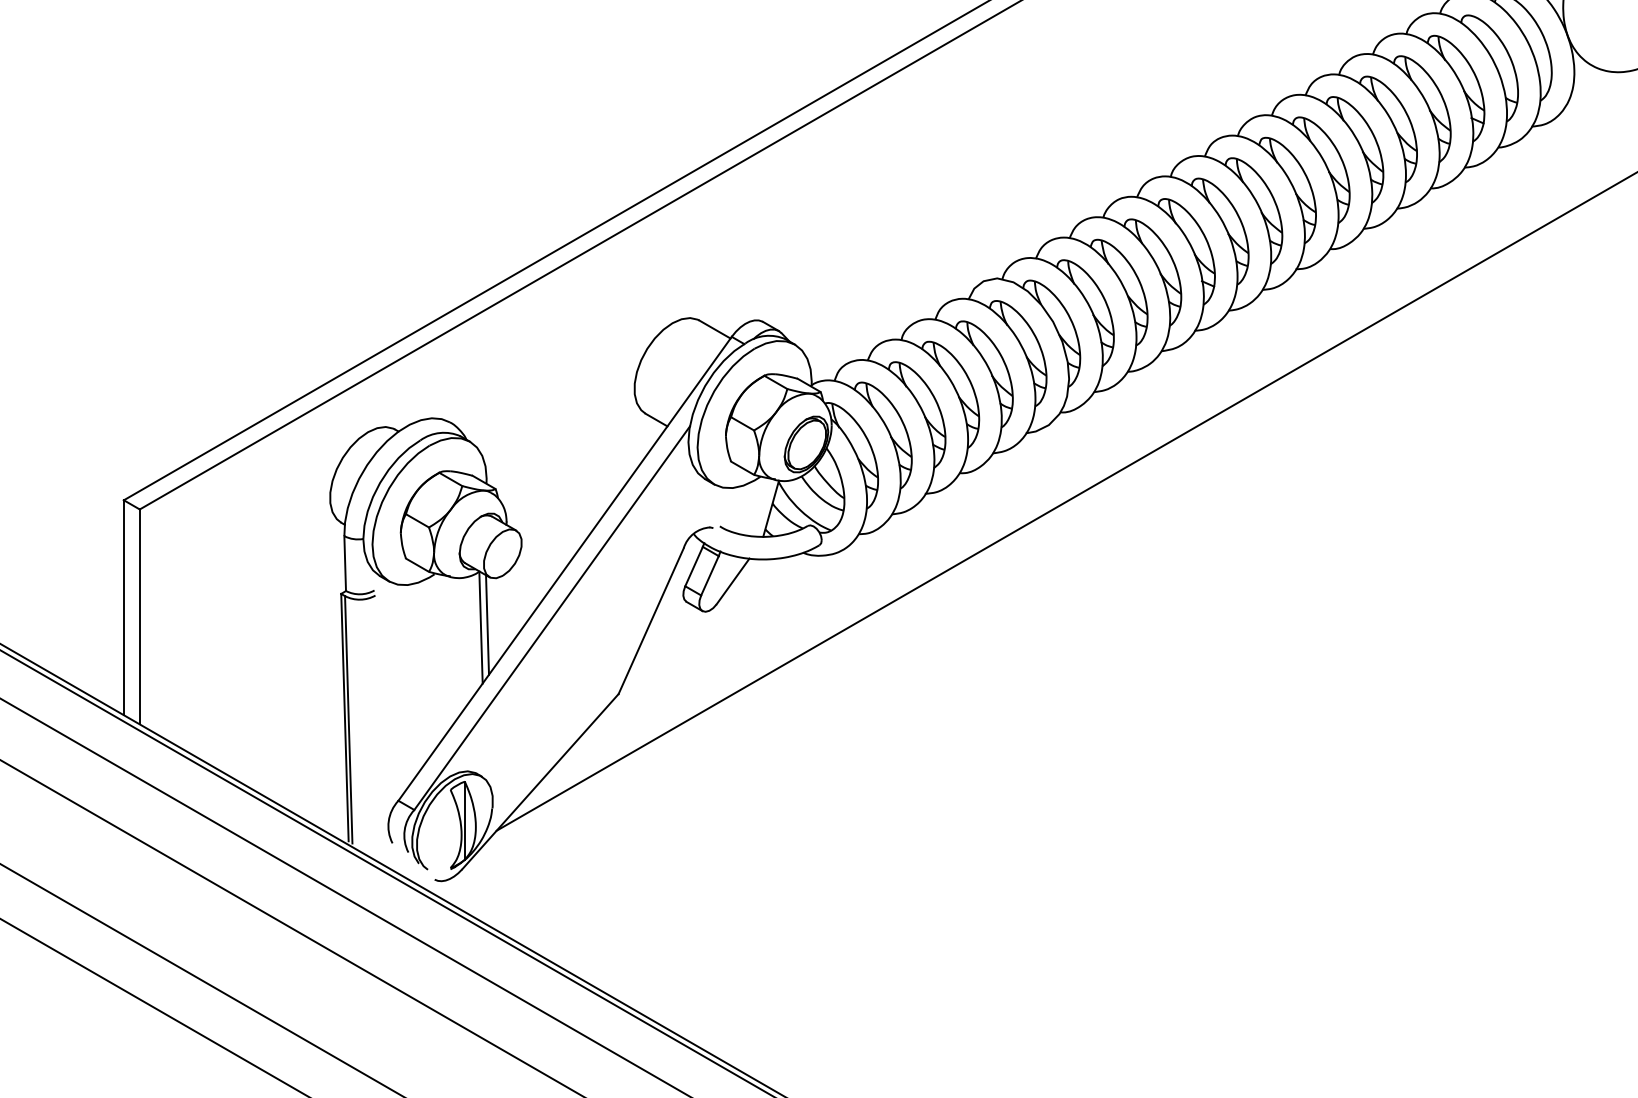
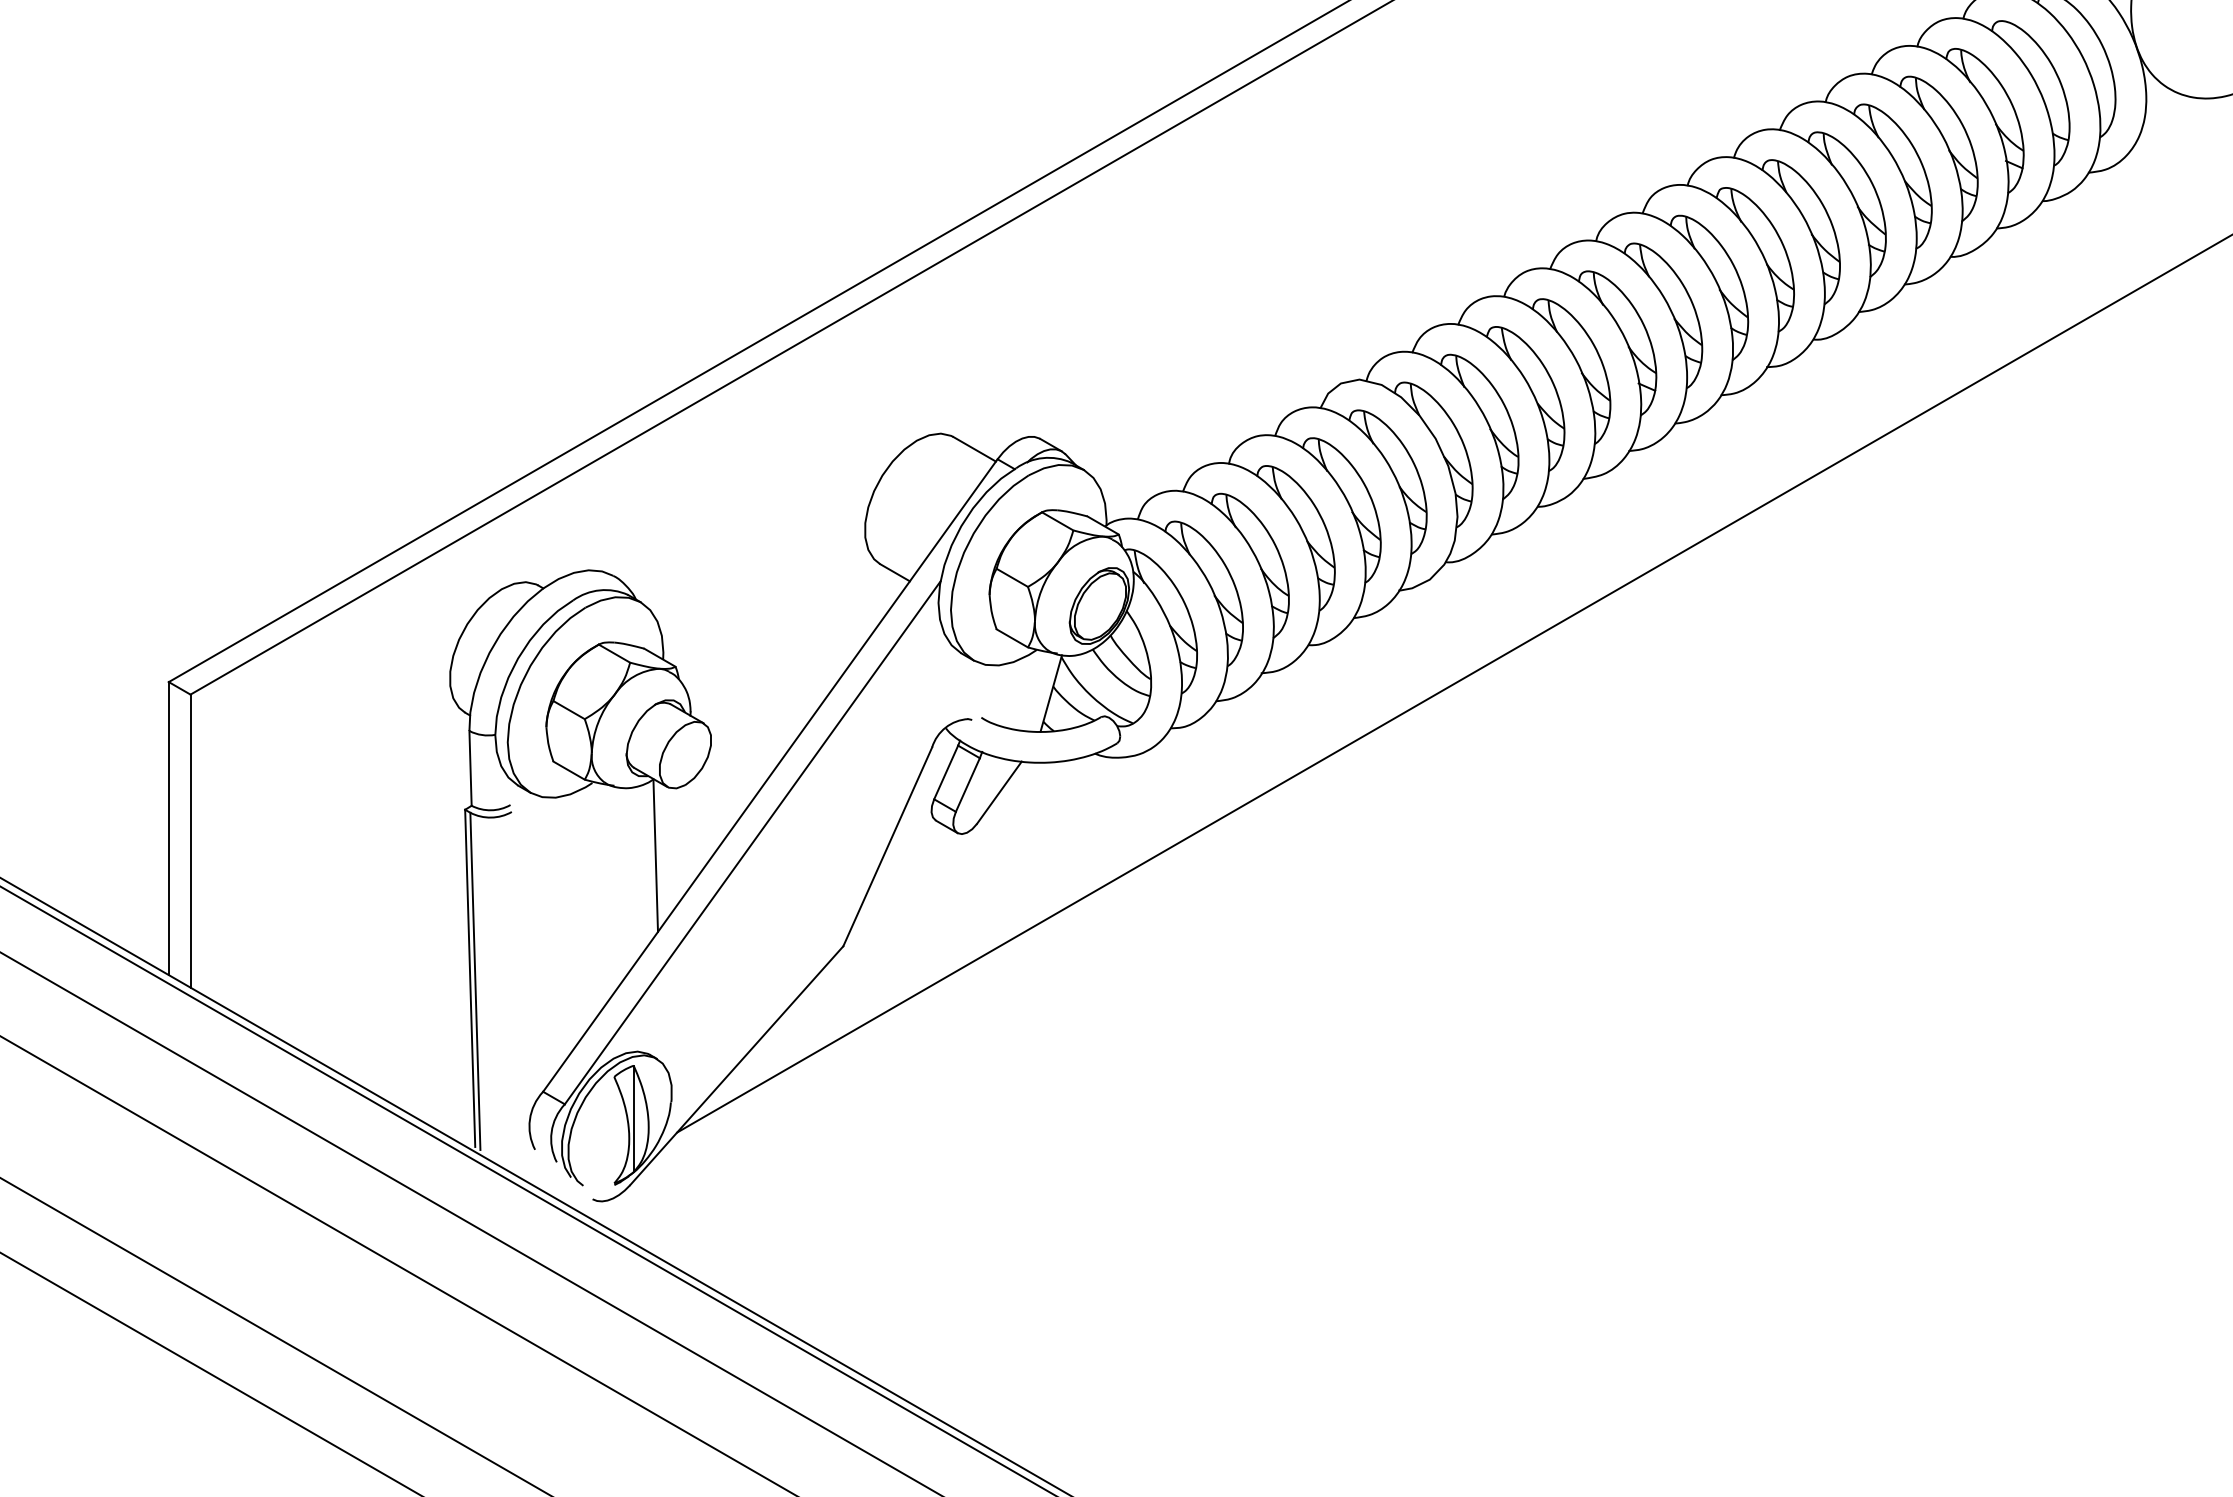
line: (487, 624) -> (664, 851), removed

